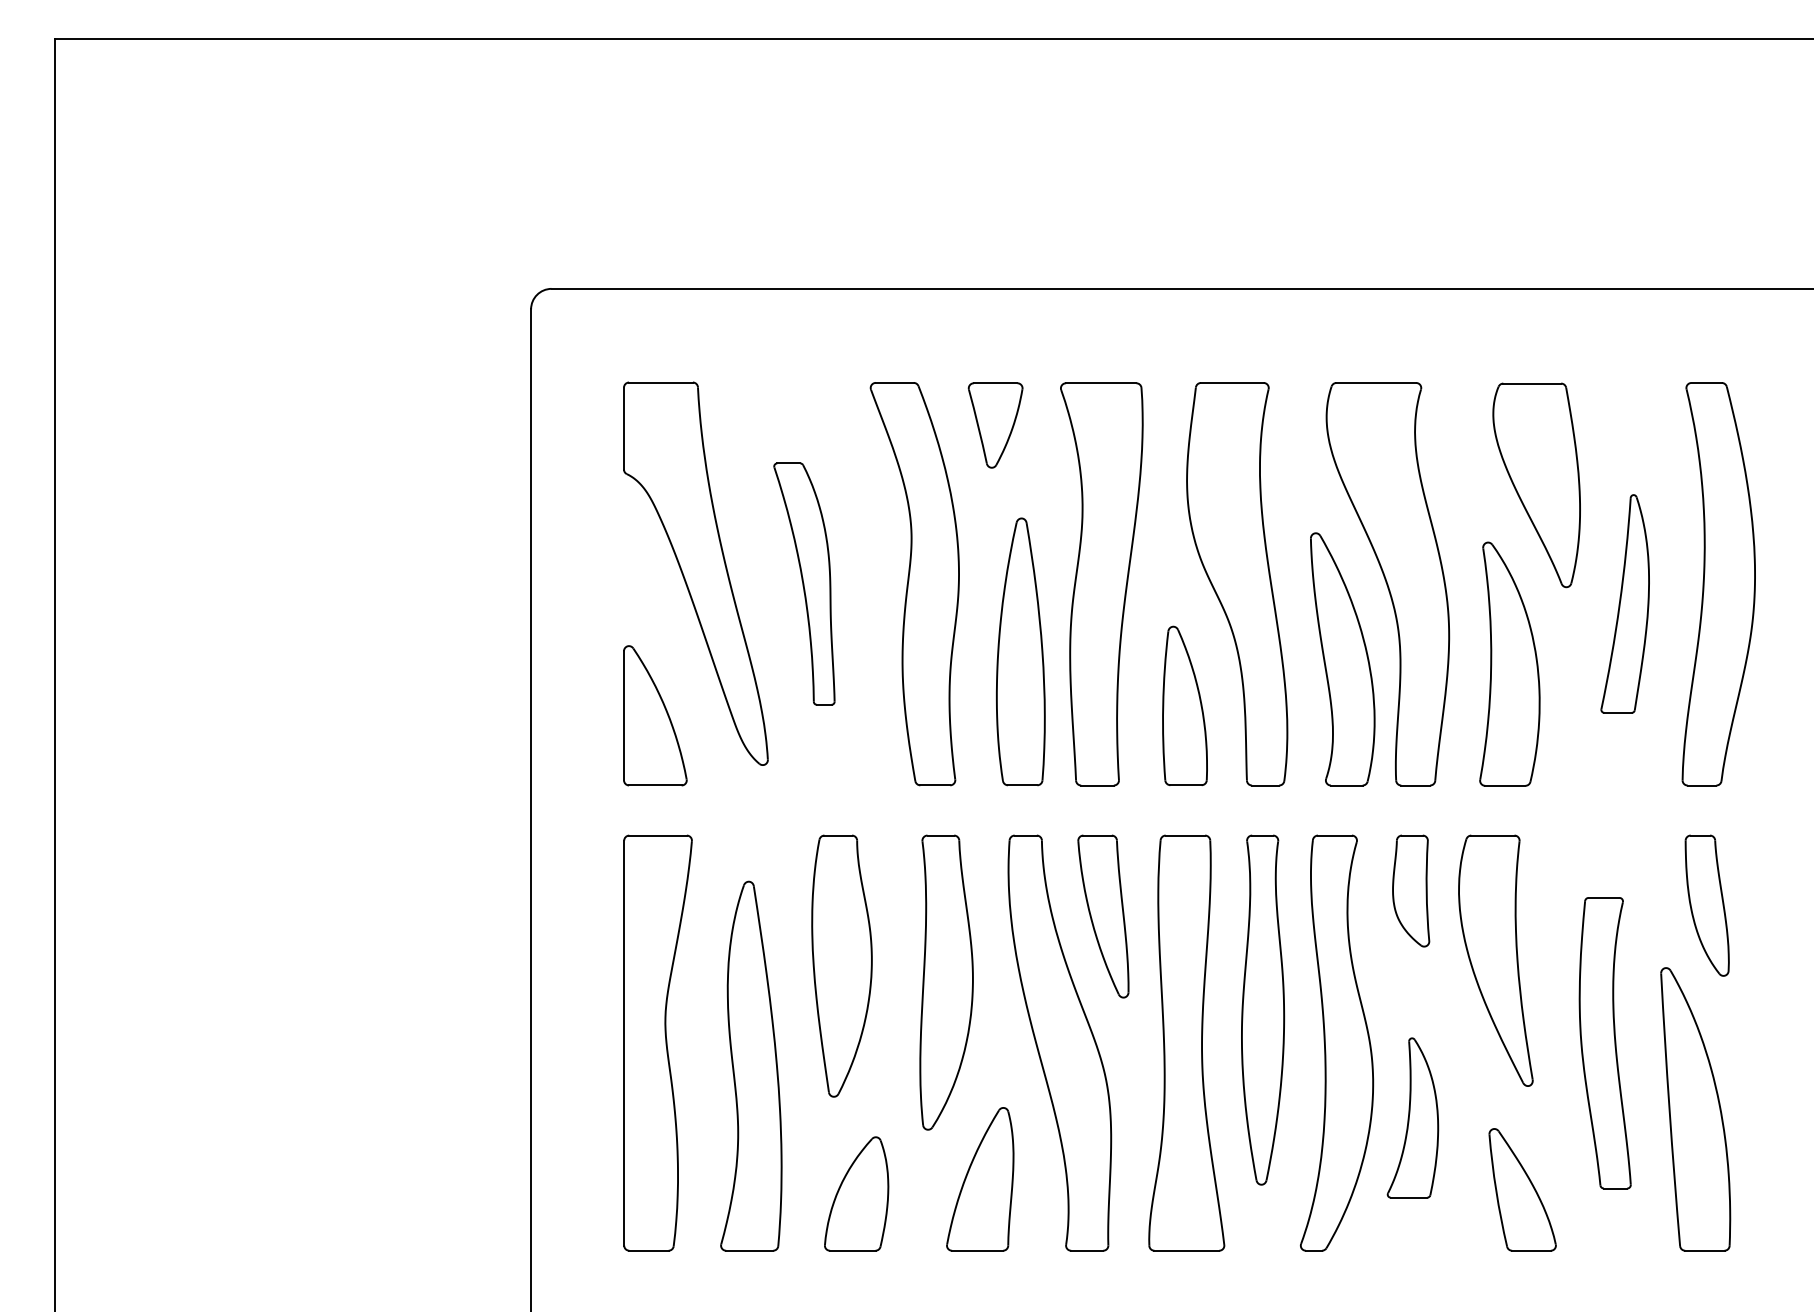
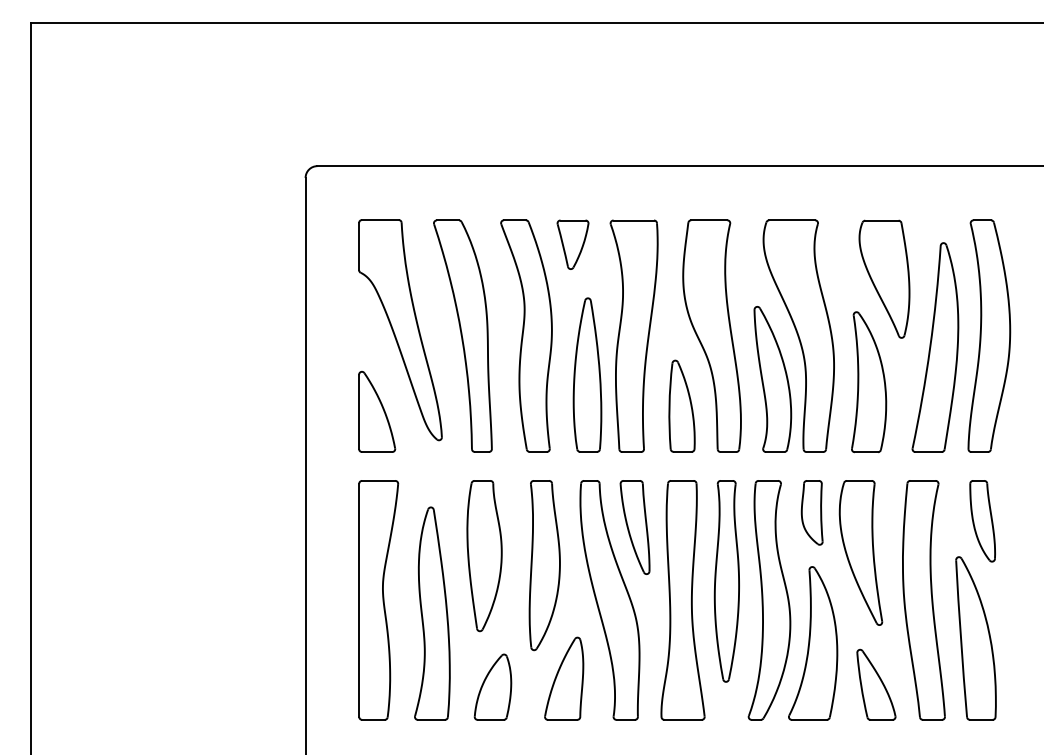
part: (803, 583) -> (462, 335), size x1.67
part: (1625, 603) -> (935, 347), size x1.67
part: (1604, 1043) -> (923, 600), size x1.43
part: (1413, 1118) -> (813, 643), size x1.67

